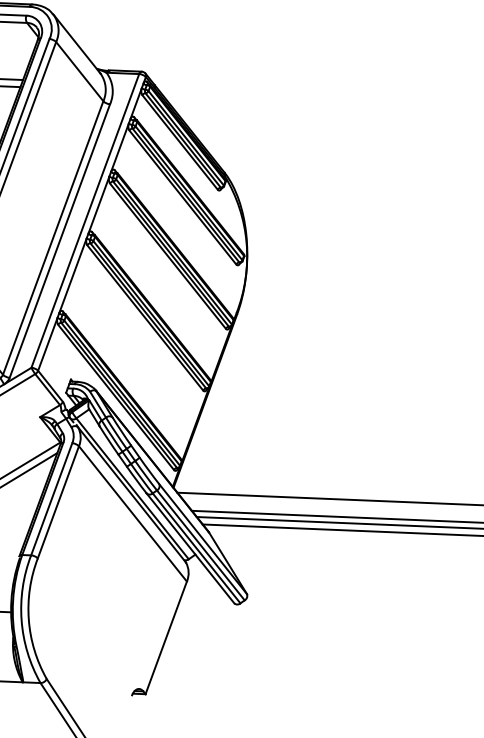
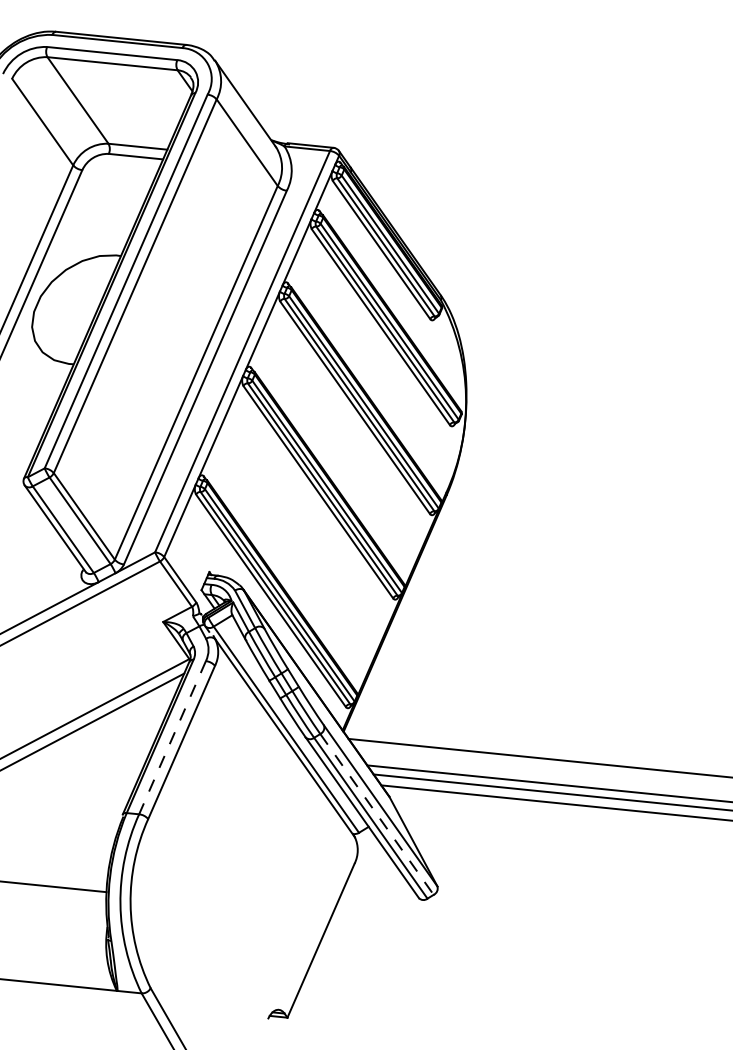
line: (51, 499) -> (172, 737), solid -> dashed
line: (132, 513) -> (284, 764), removed
line: (201, 545) -> (377, 814), solid -> dashed

